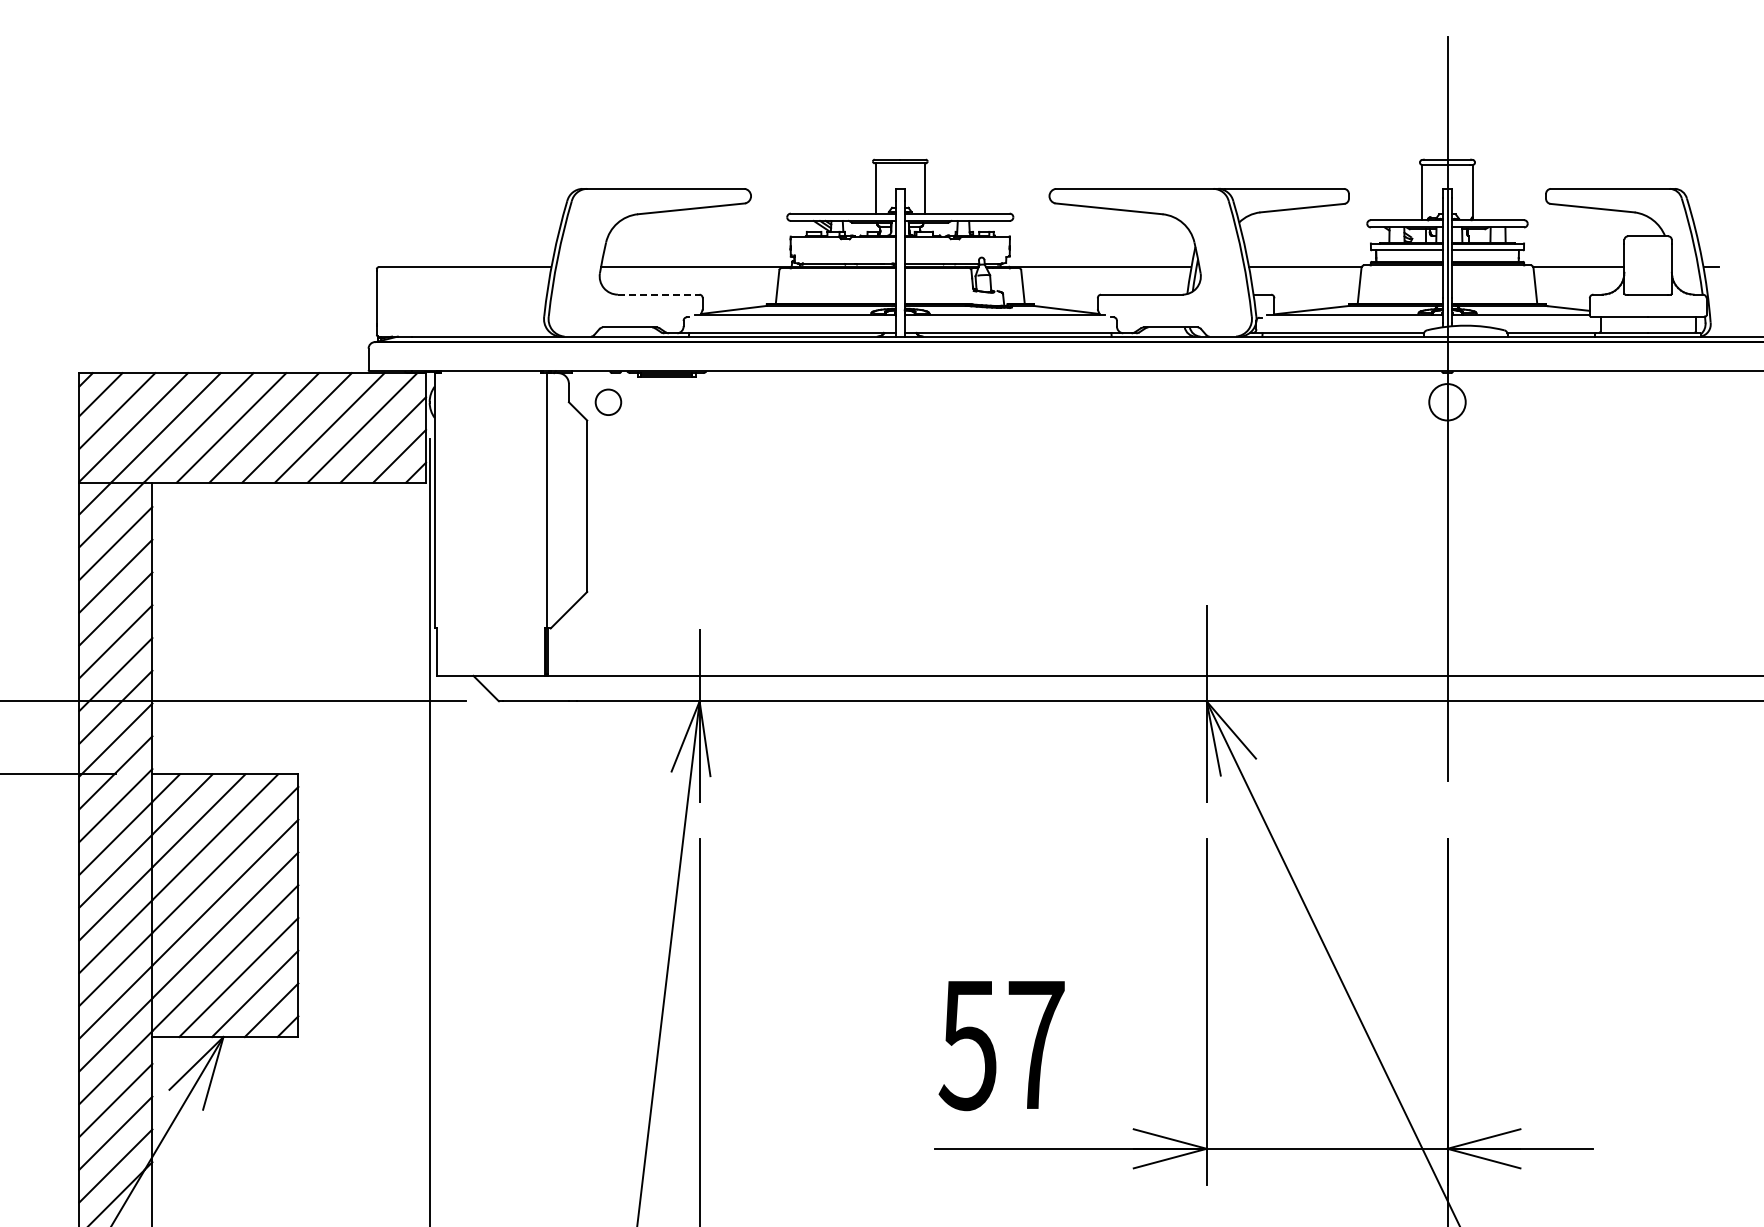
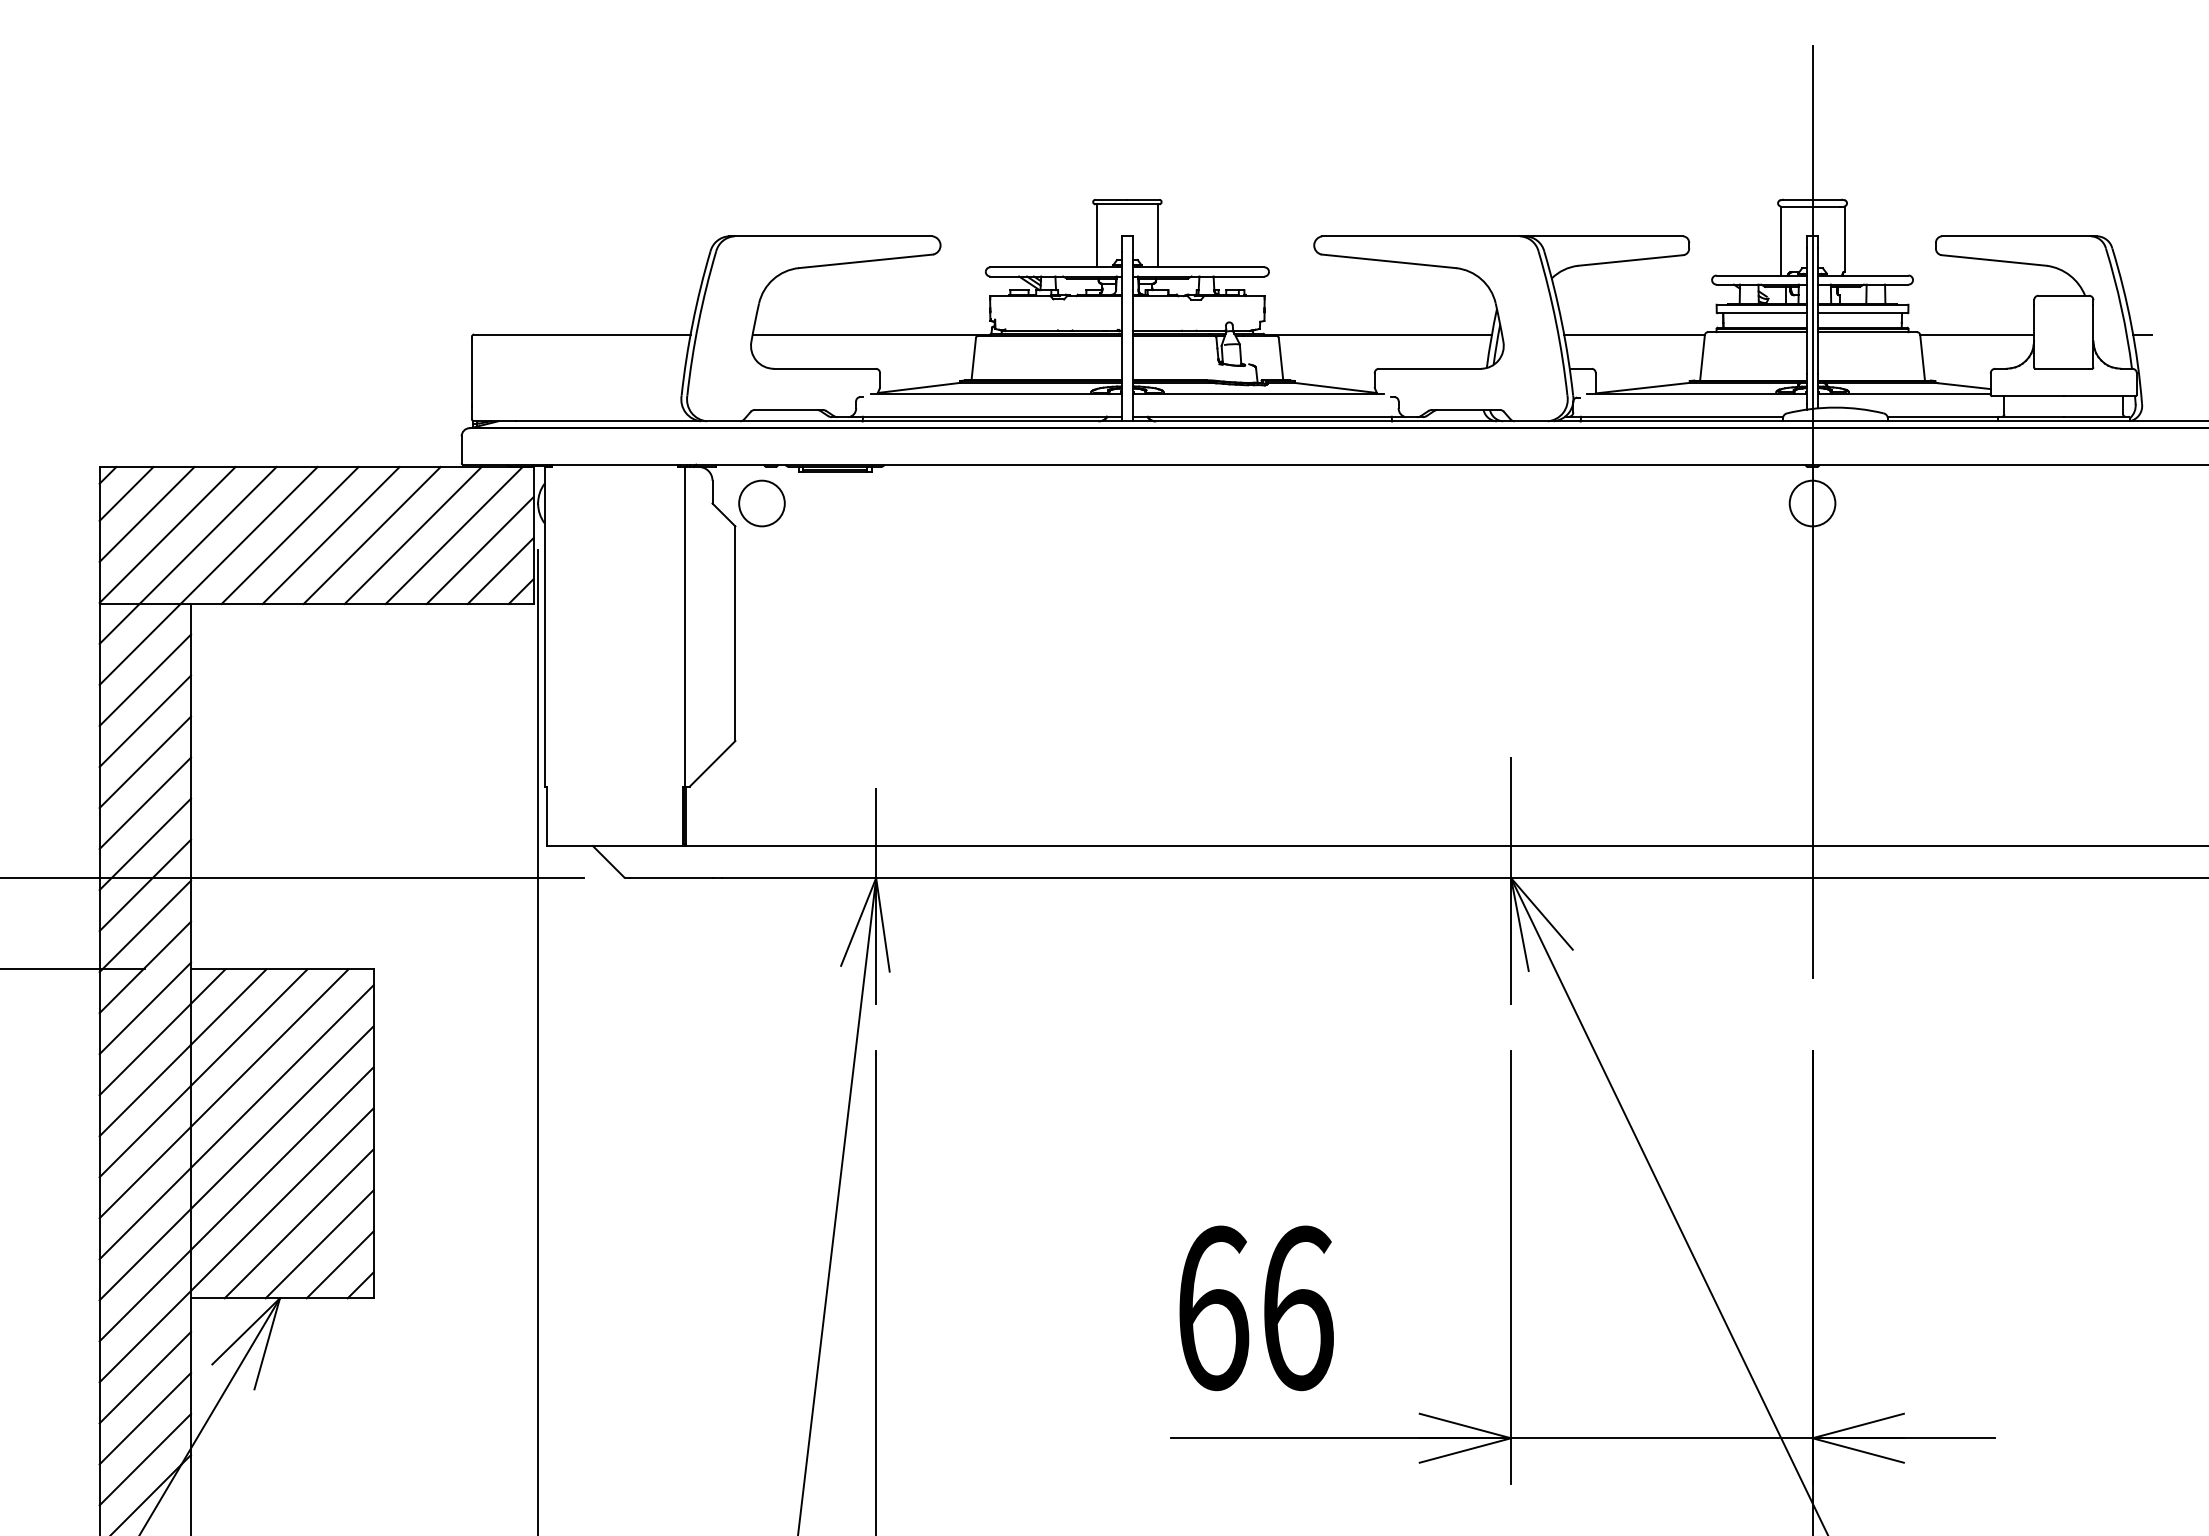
line: (658, 294) -> (824, 368), dashed -> solid
circle: (608, 402) -> (762, 503), size x1.43
text: (1001, 1045) -> (1254, 1308), 57 -> 66

